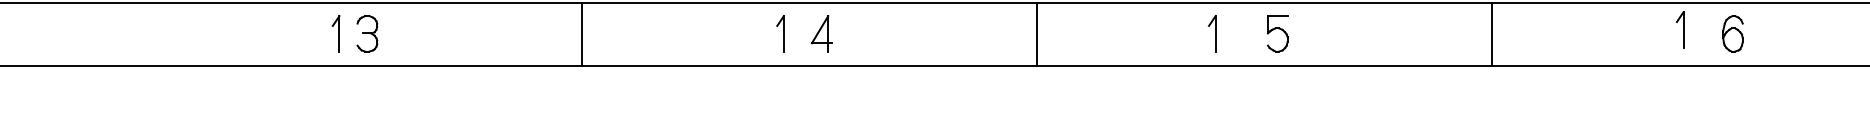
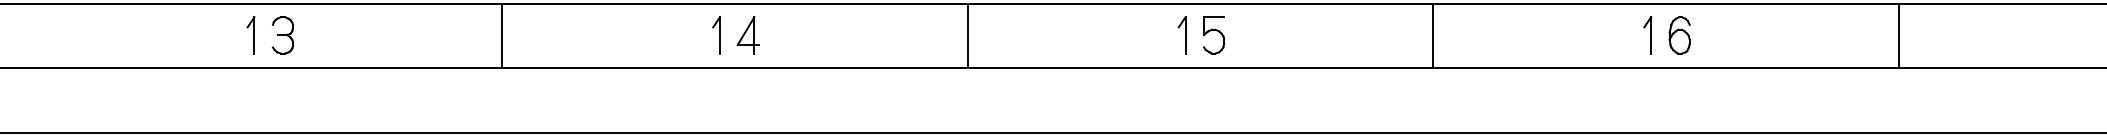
part: (1679, 30) -> (1647, 35), moved
part: (780, 33) -> (716, 35), moved
part: (1211, 33) -> (1181, 35), moved

